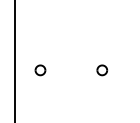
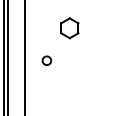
part: (66, 33) -> (69, 28), added
part: (101, 70) -> (100, 60), removed

